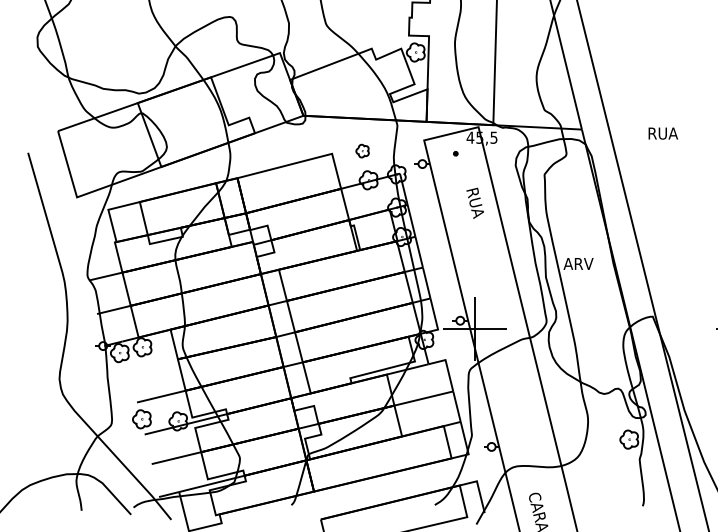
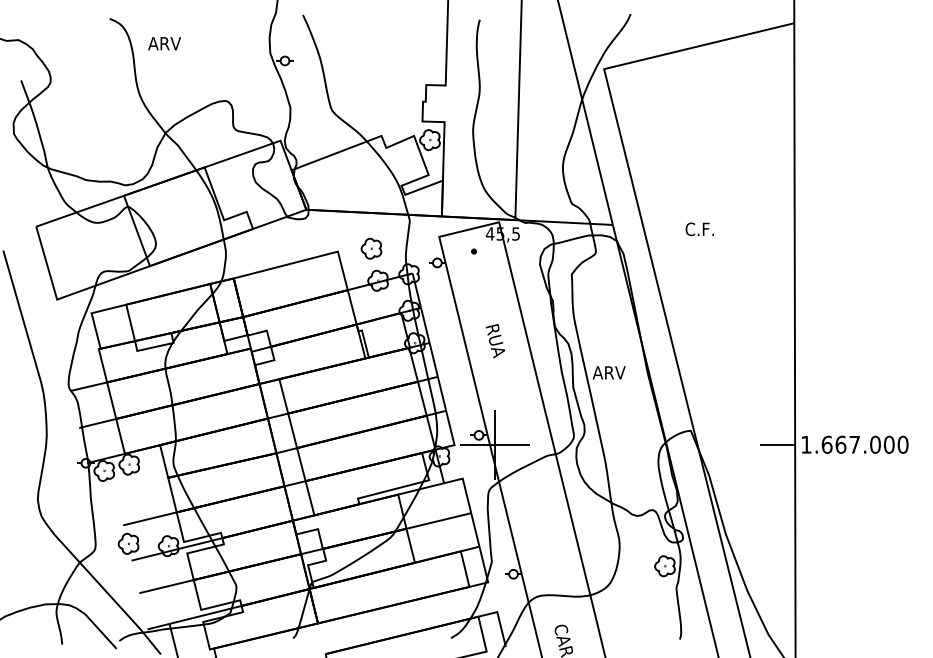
text: (662, 133) -> (701, 229), RUA -> C.F.
part: (362, 150) -> (371, 248), size x1.43
text: (474, 203) -> (494, 341), moved

